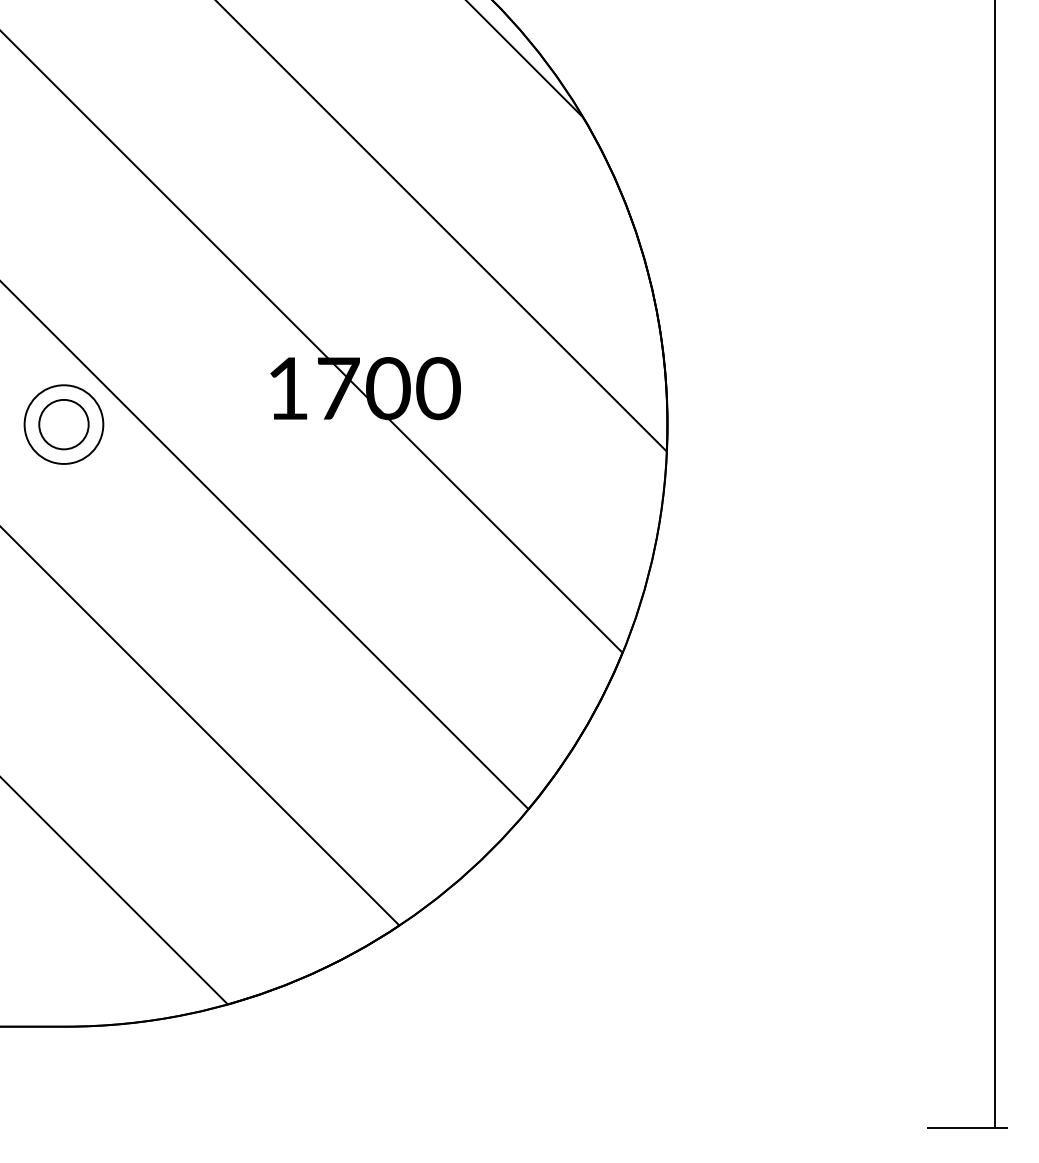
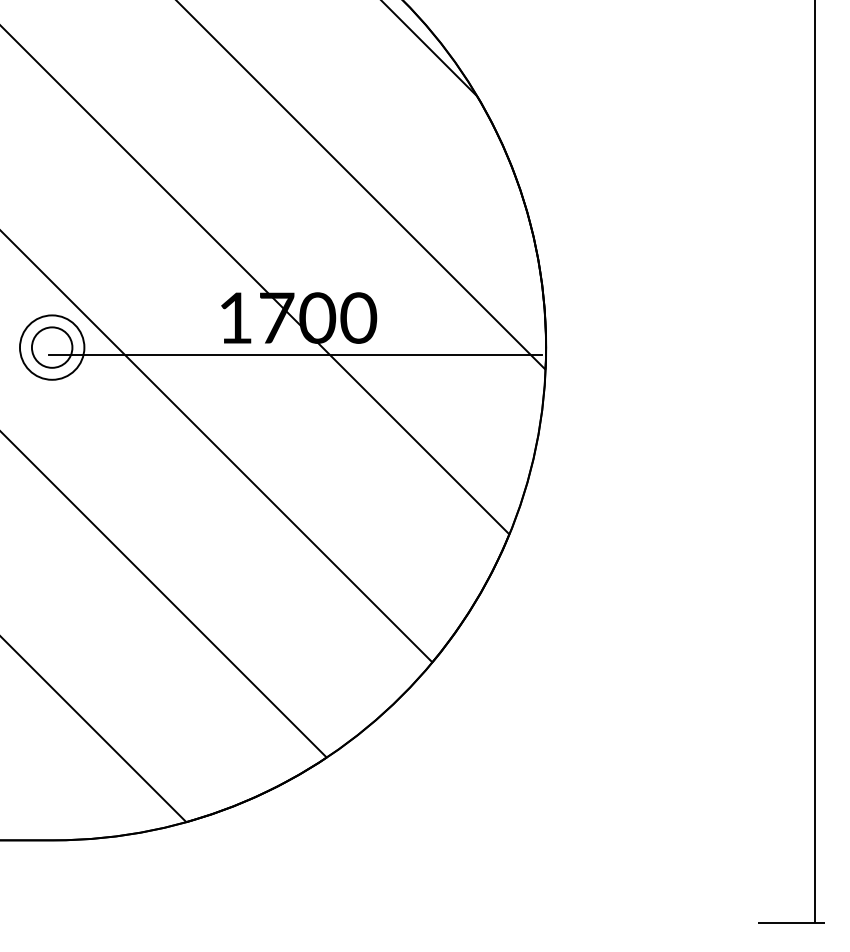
line: (361, 433) -> (295, 354), added

